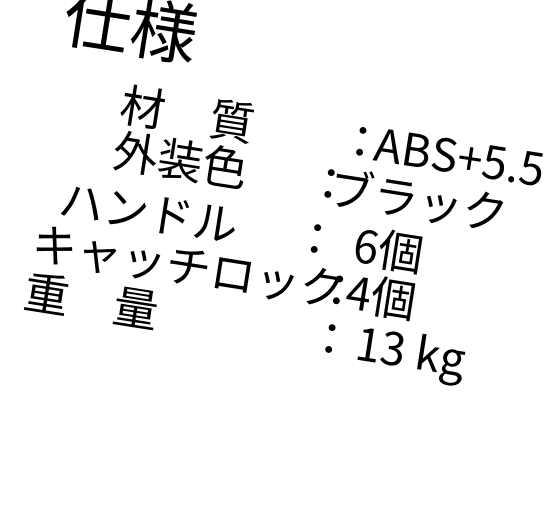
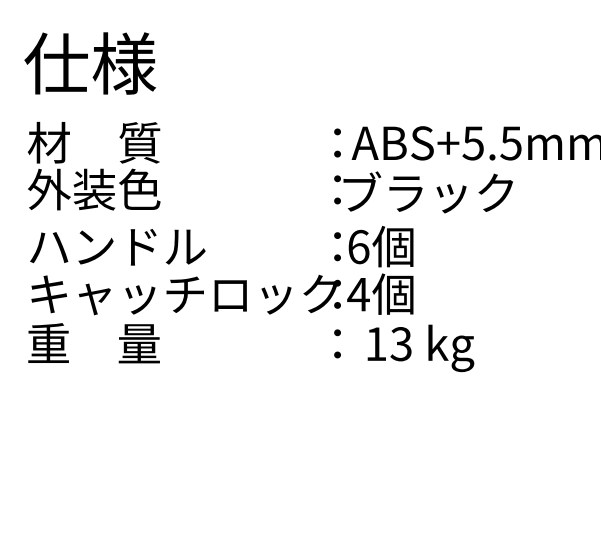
text: (183, 136) -> (94, 165), moved
text: (413, 199) -> (423, 192), moved
text: (148, 213) -> (117, 247), moved
text: (315, 238) -> (337, 246), moved

